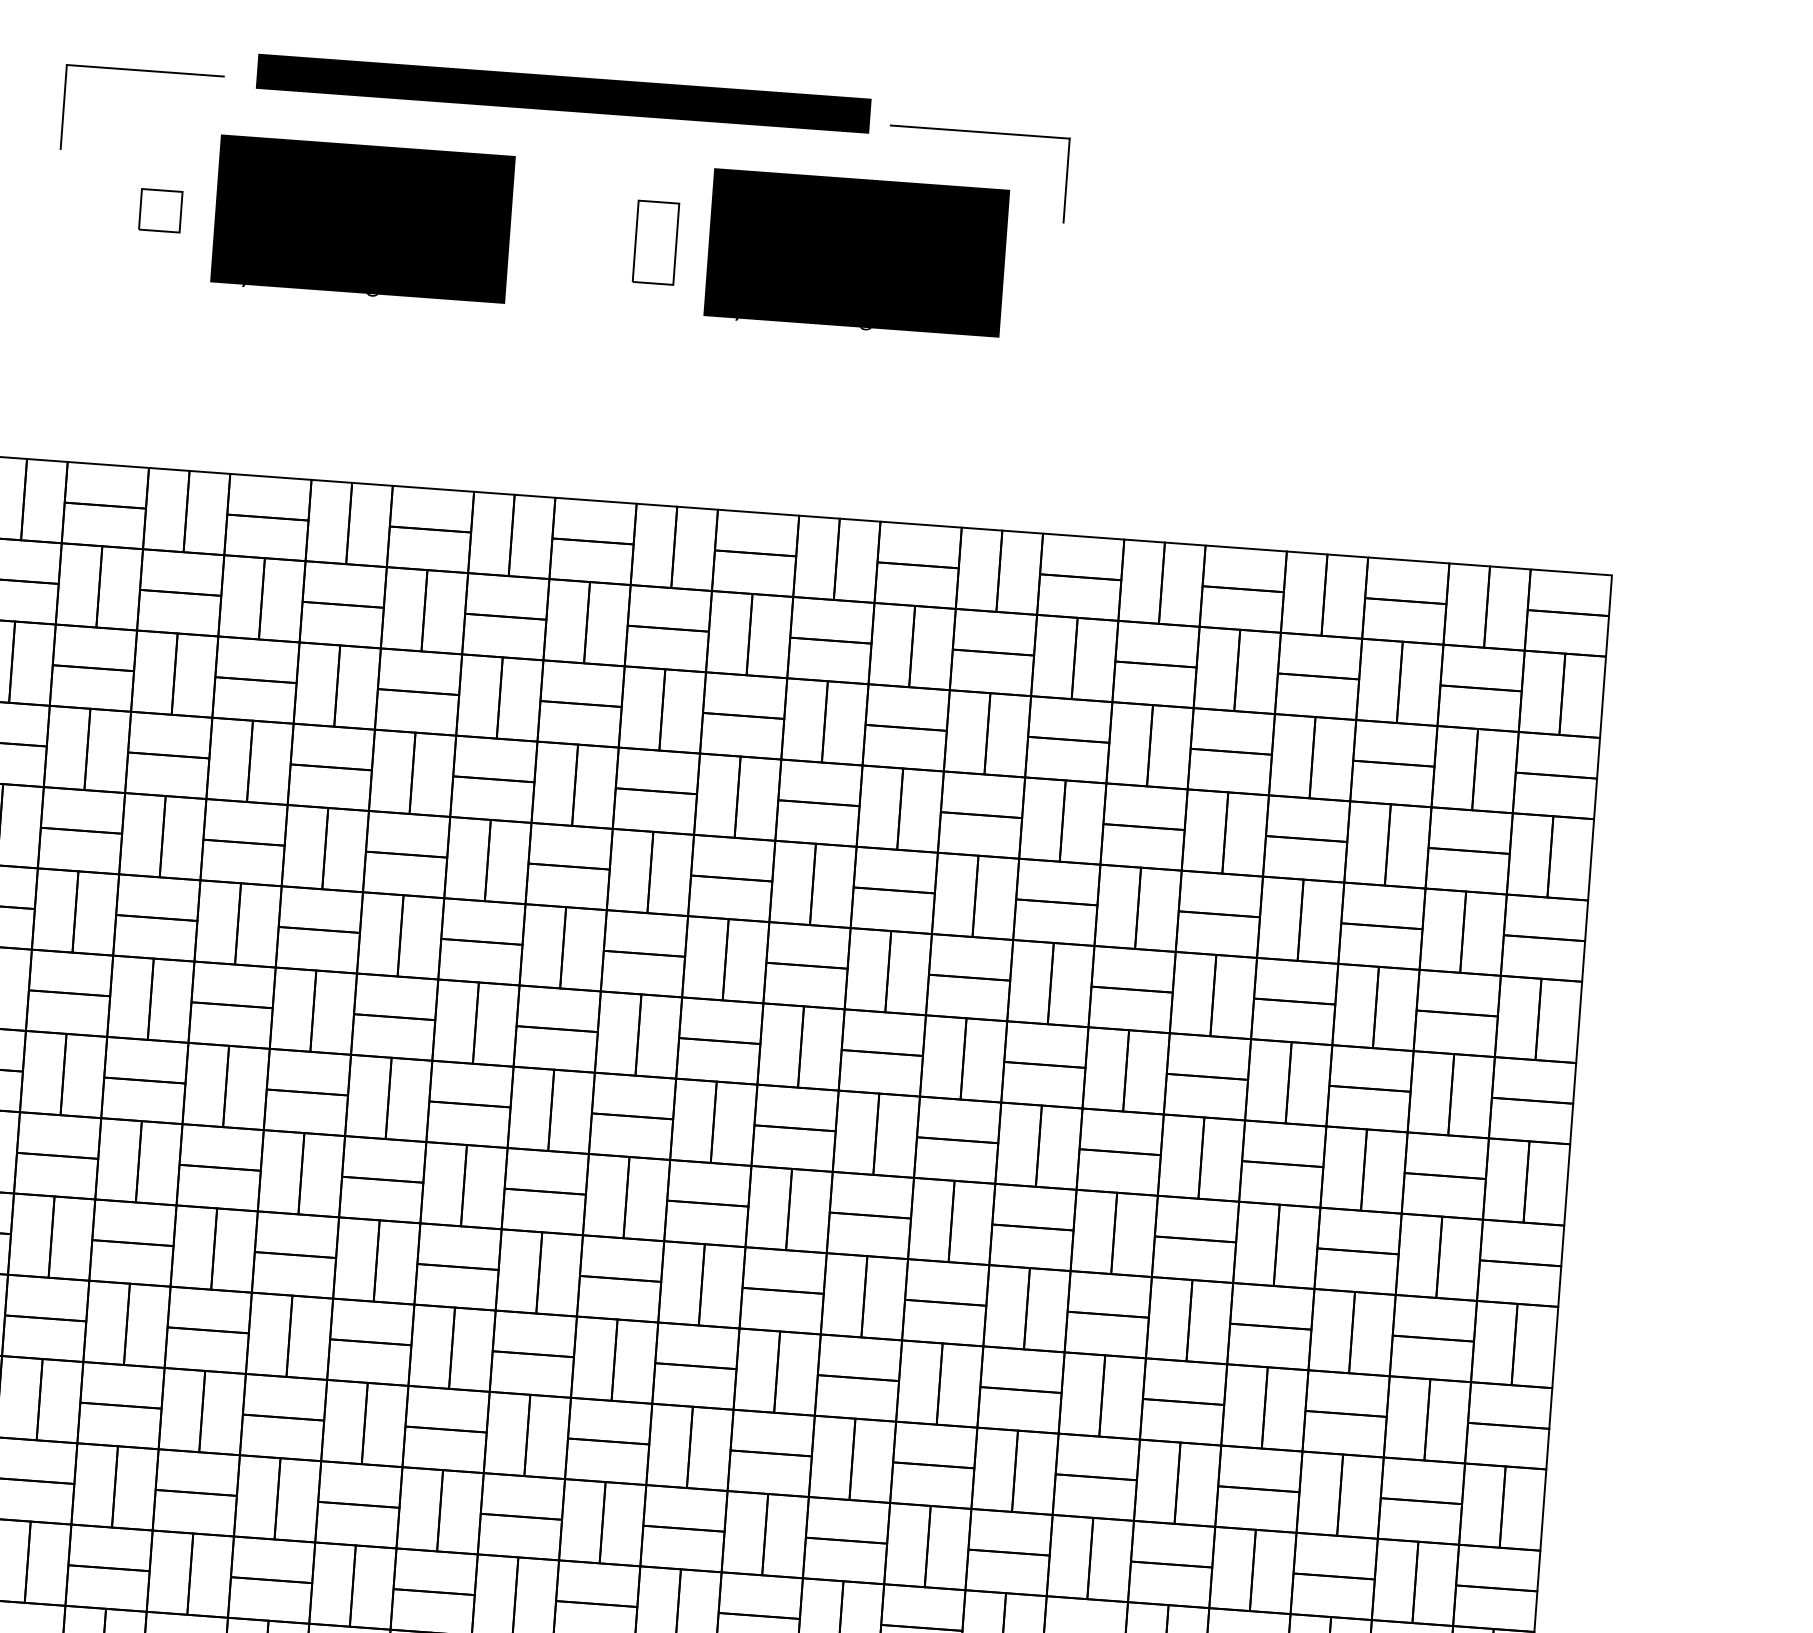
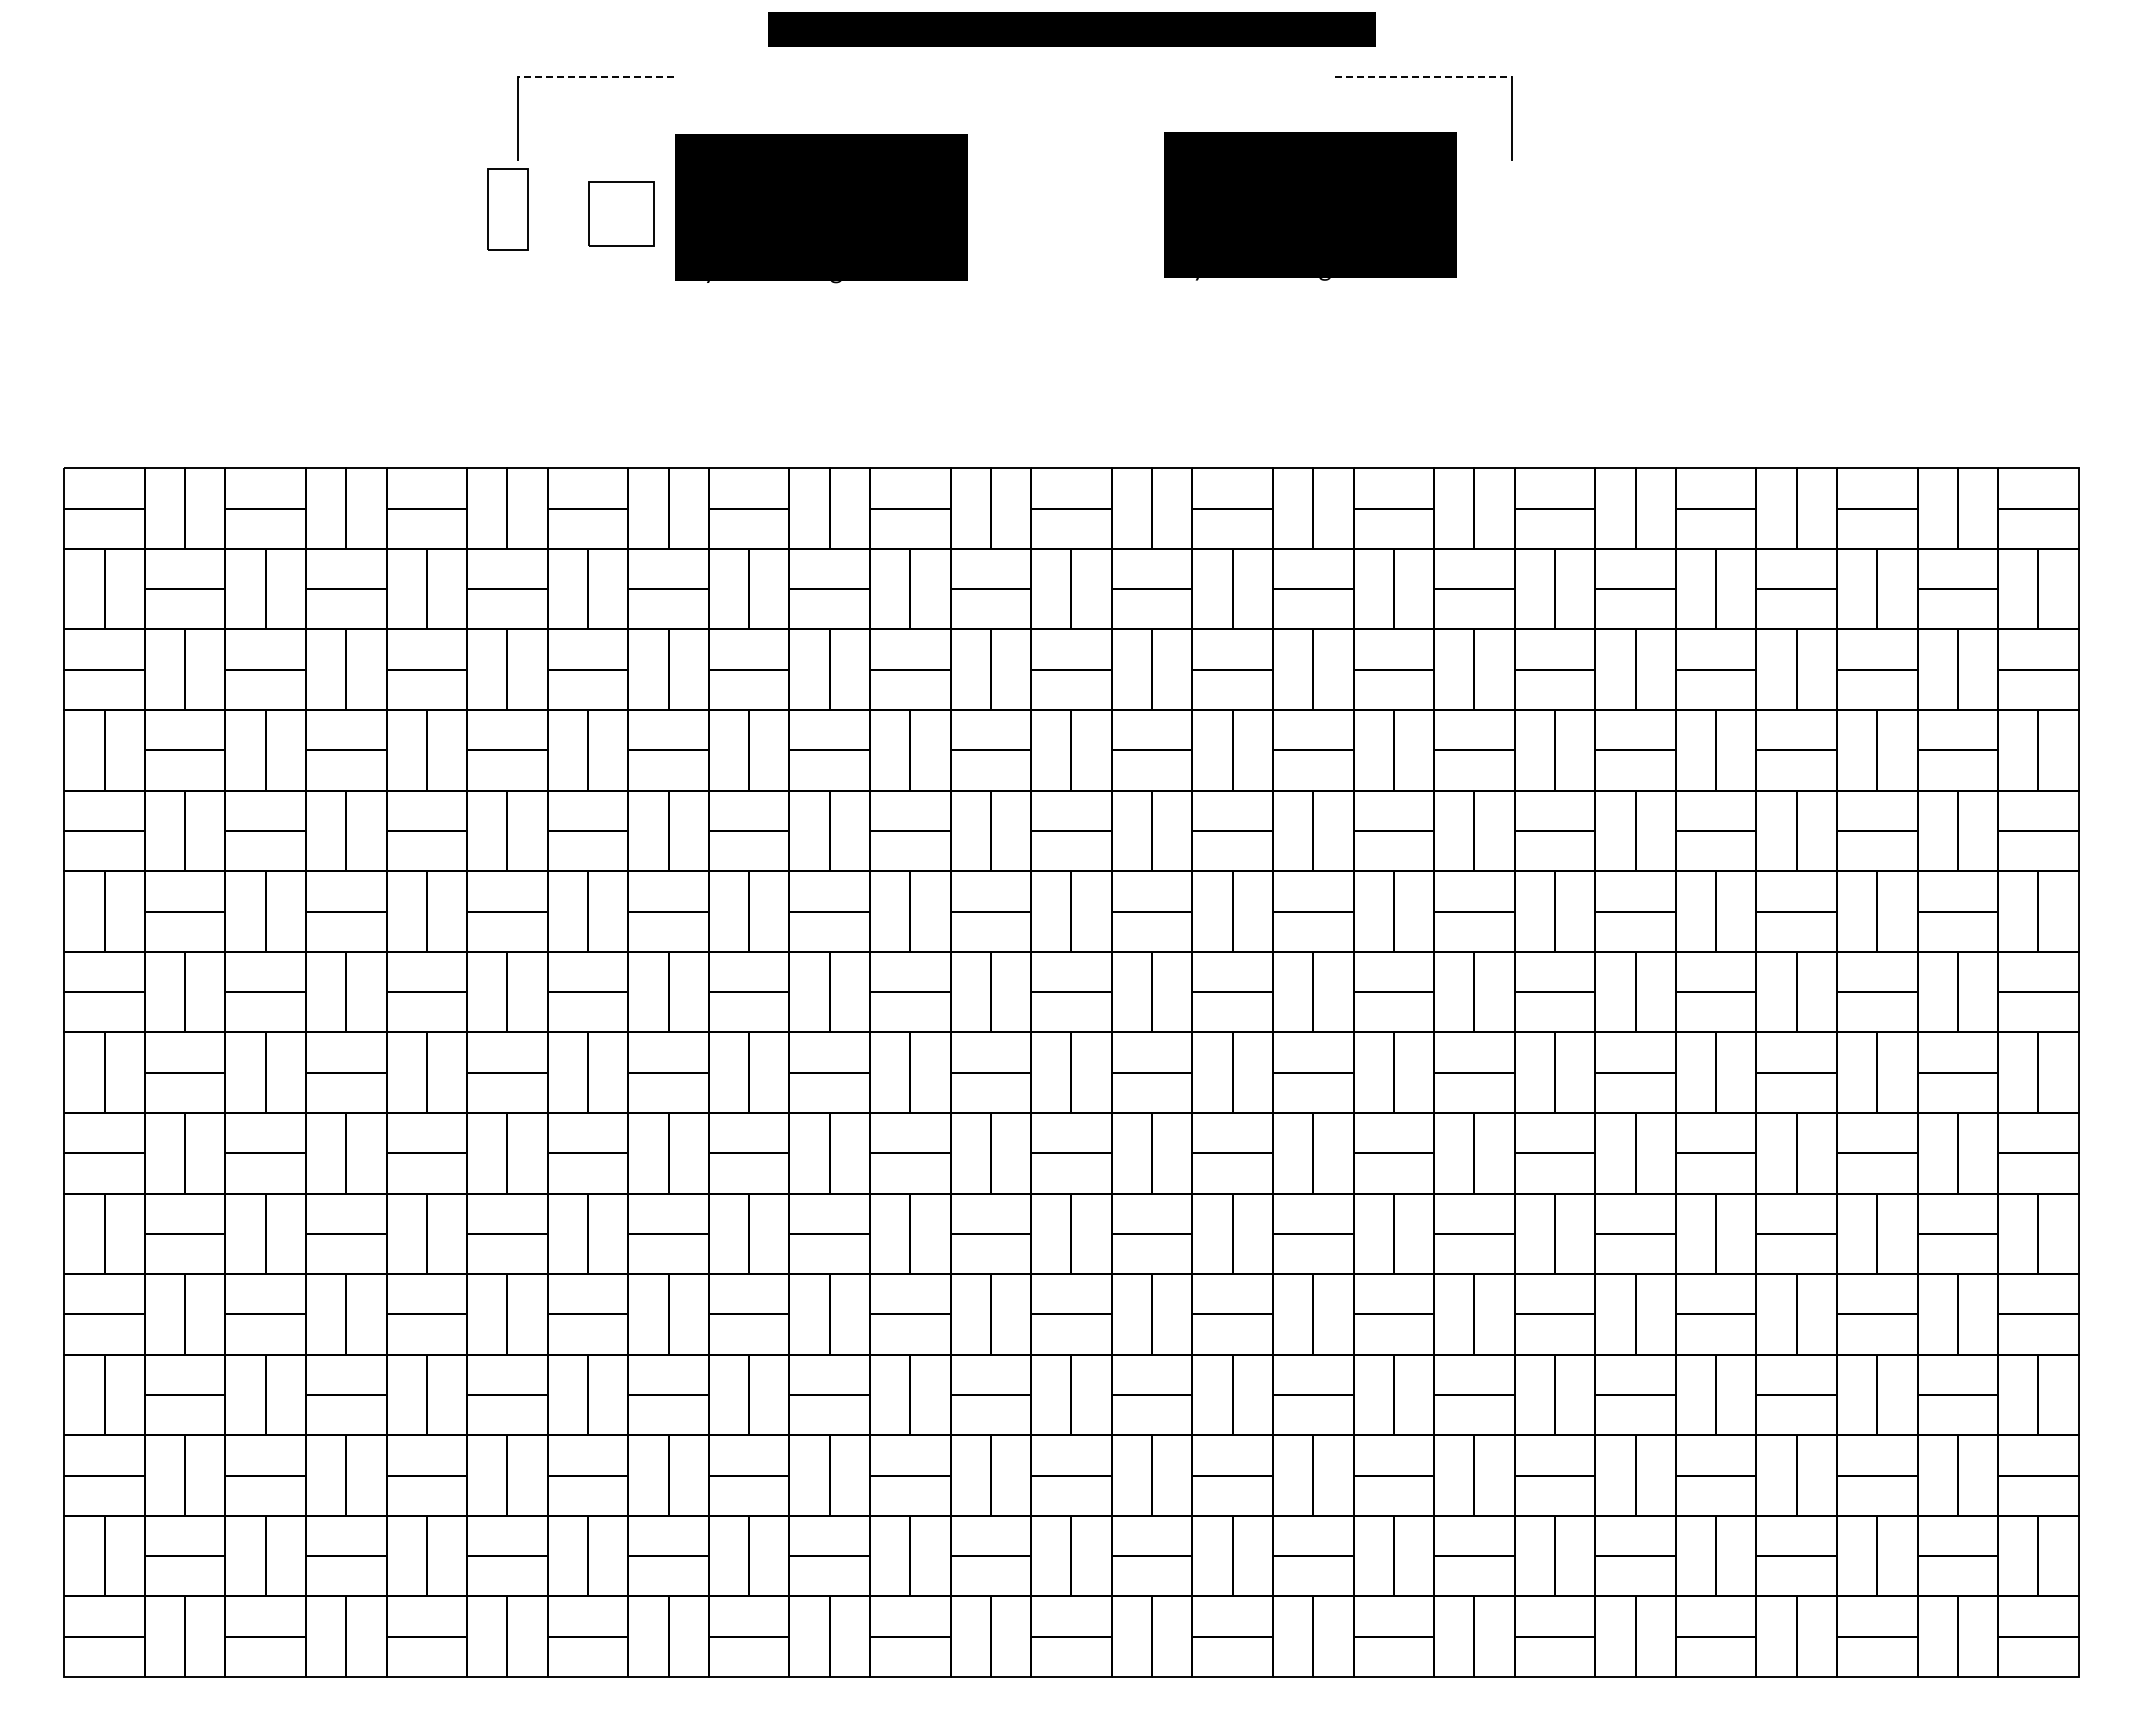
line: (144, 70) -> (595, 76), solid -> dashed
text: (563, 93) -> (1071, 29), moved
line: (980, 131) -> (1423, 76), solid -> dashed
part: (159, 210) -> (620, 213), size x1.6
part: (655, 242) -> (507, 209), moved

